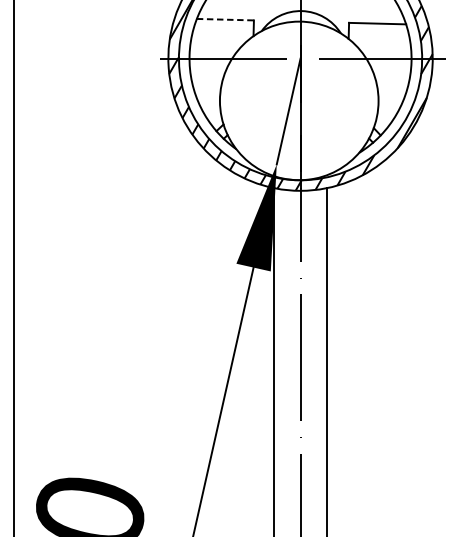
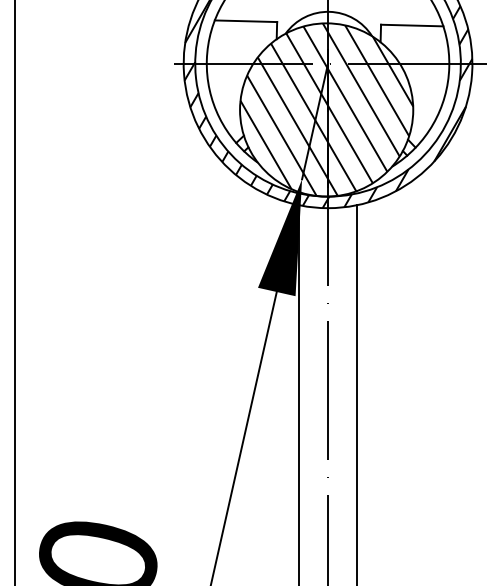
line: (225, 19) -> (246, 21), dashed -> solid
hatch: (299, 100) -> (326, 109), added

